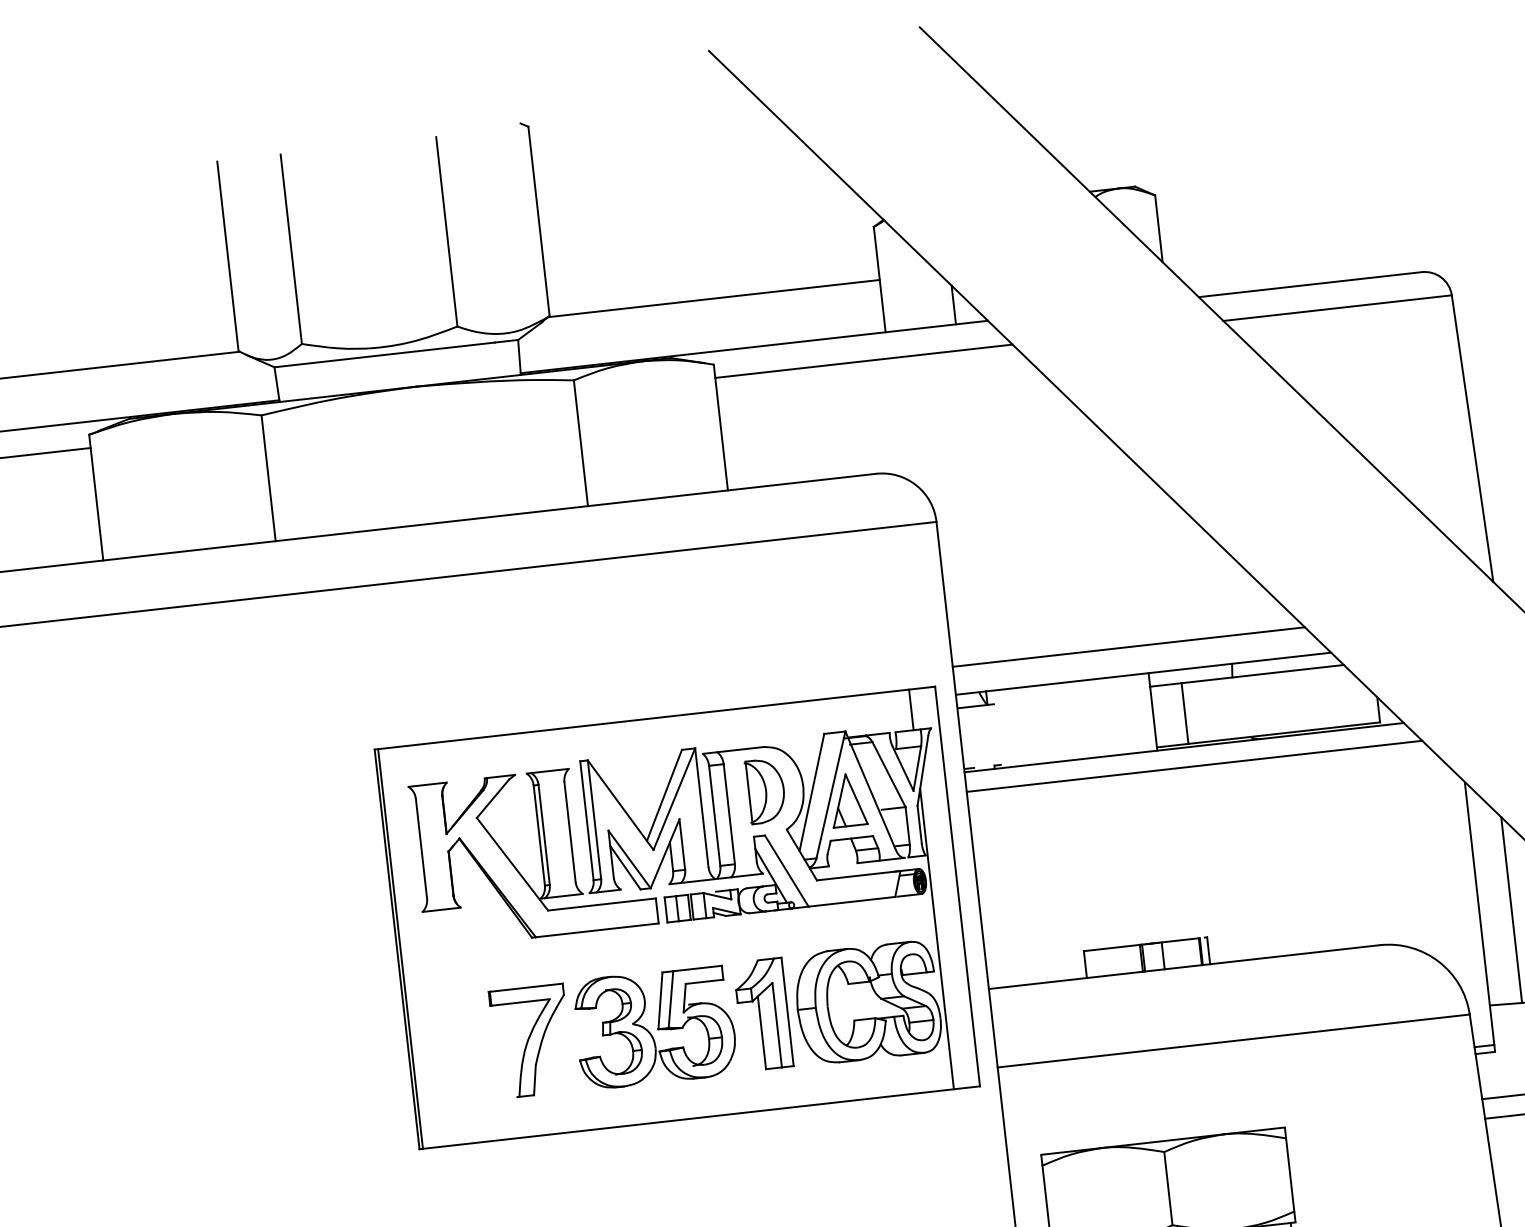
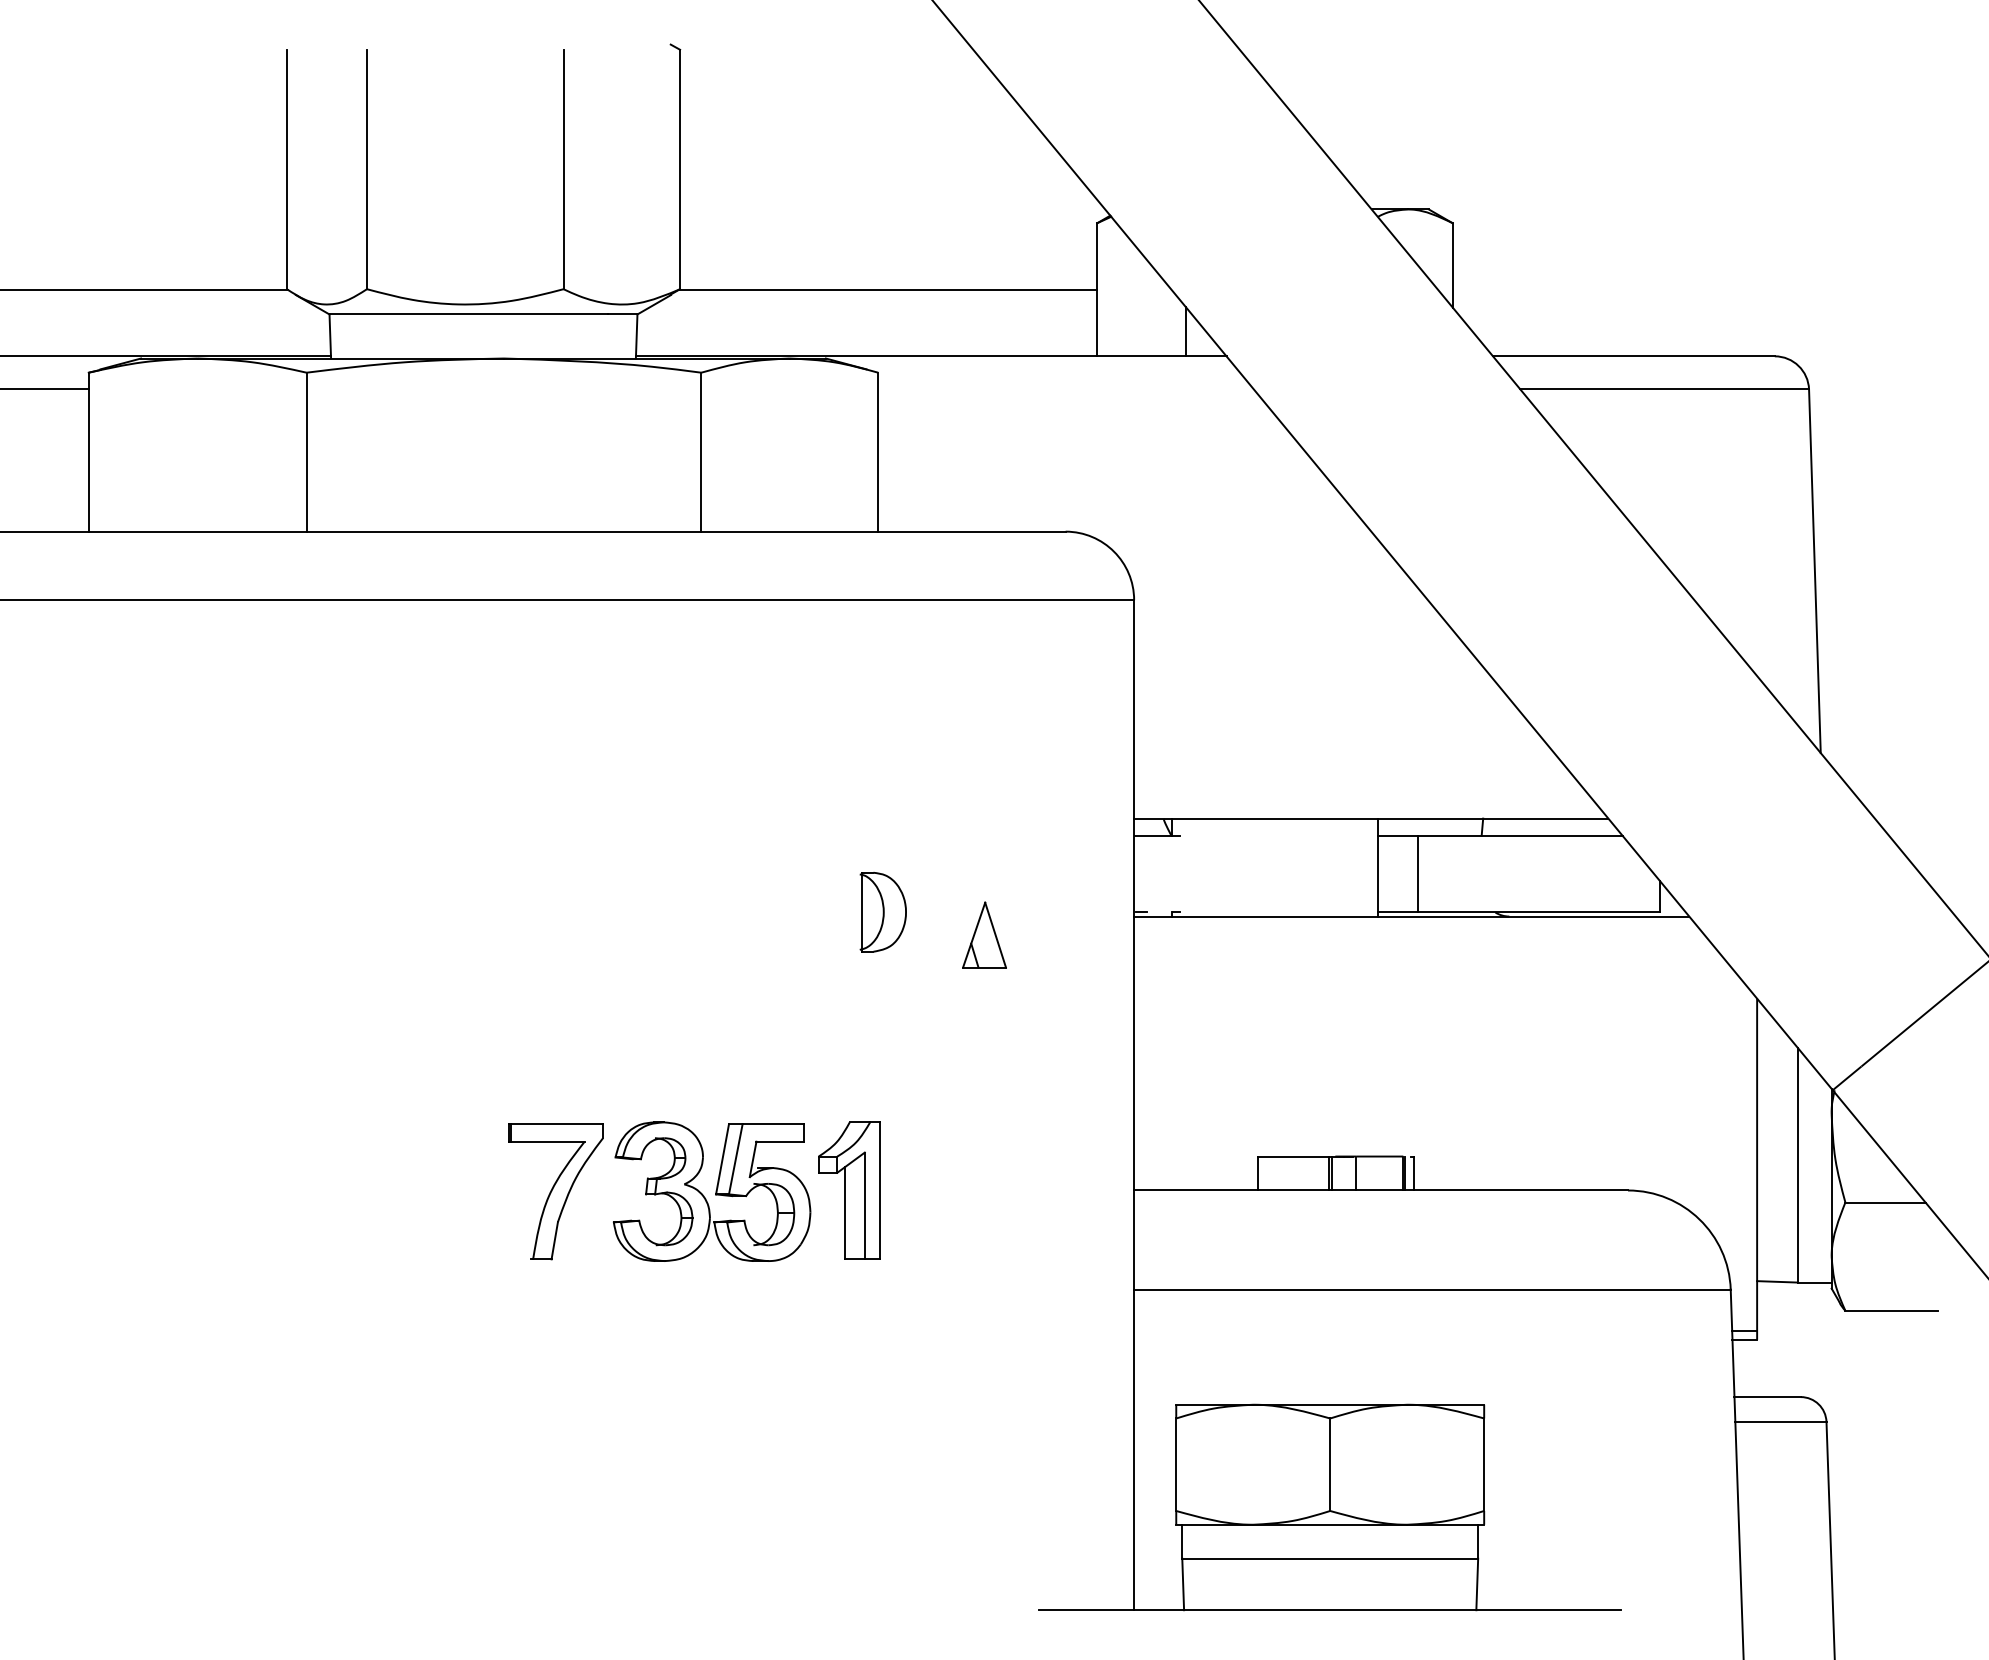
line: (863, 361) -> (1065, 389), removed
line: (1128, 647) -> (1356, 783), removed
line: (1194, 766) -> (1421, 941), removed
part: (676, 918) -> (754, 1058), removed

